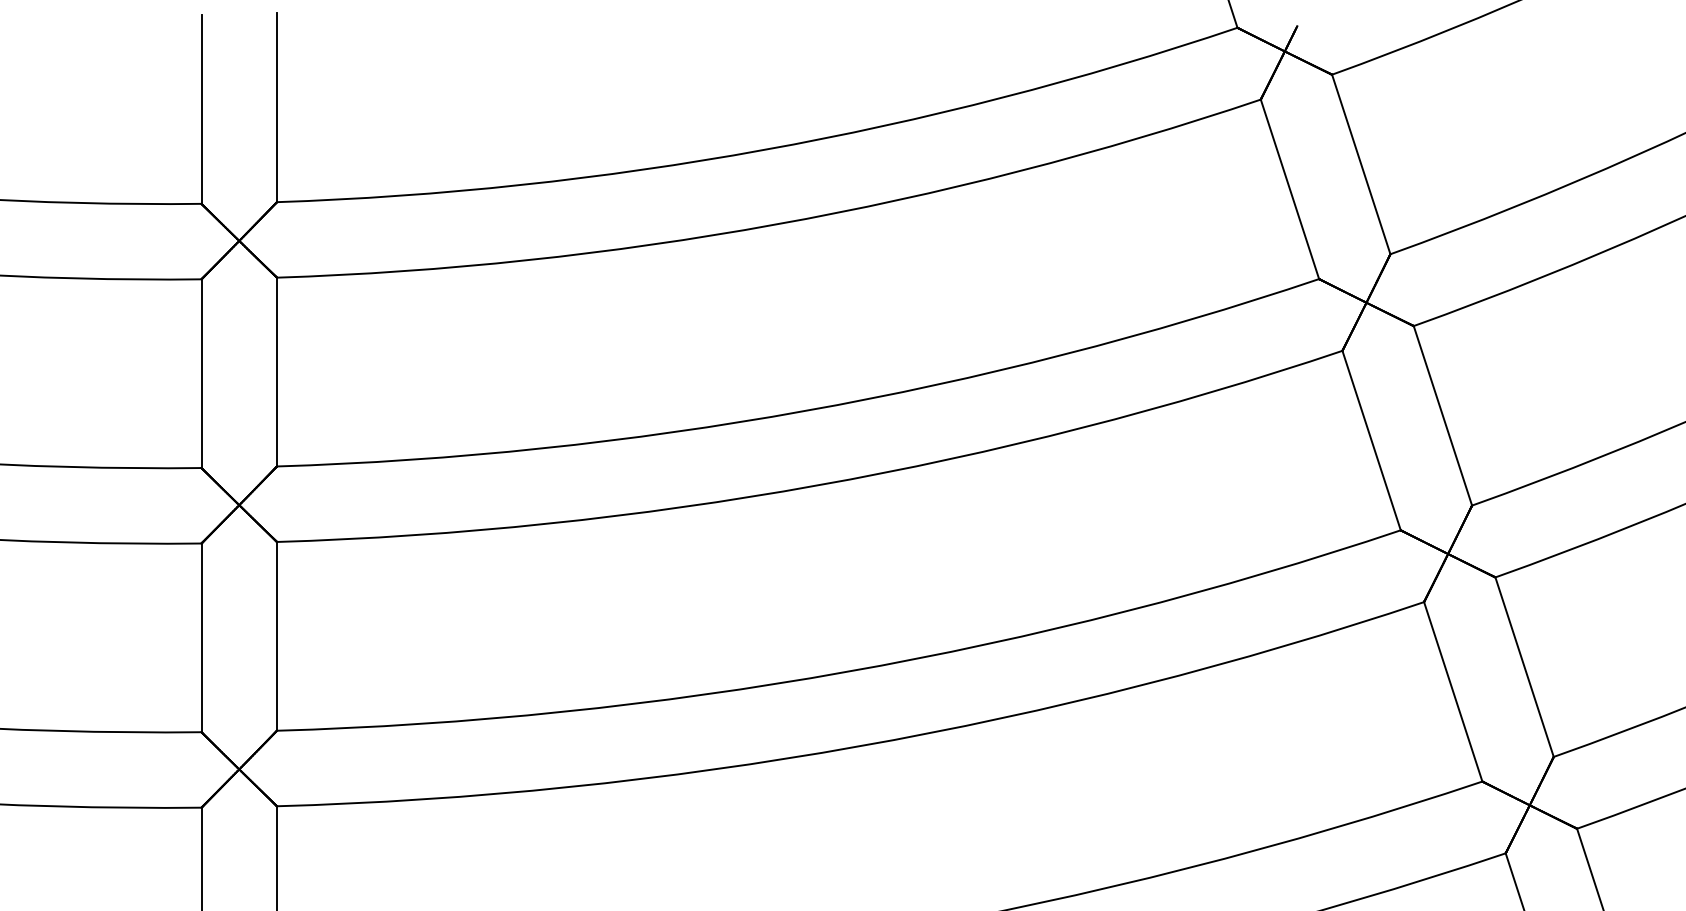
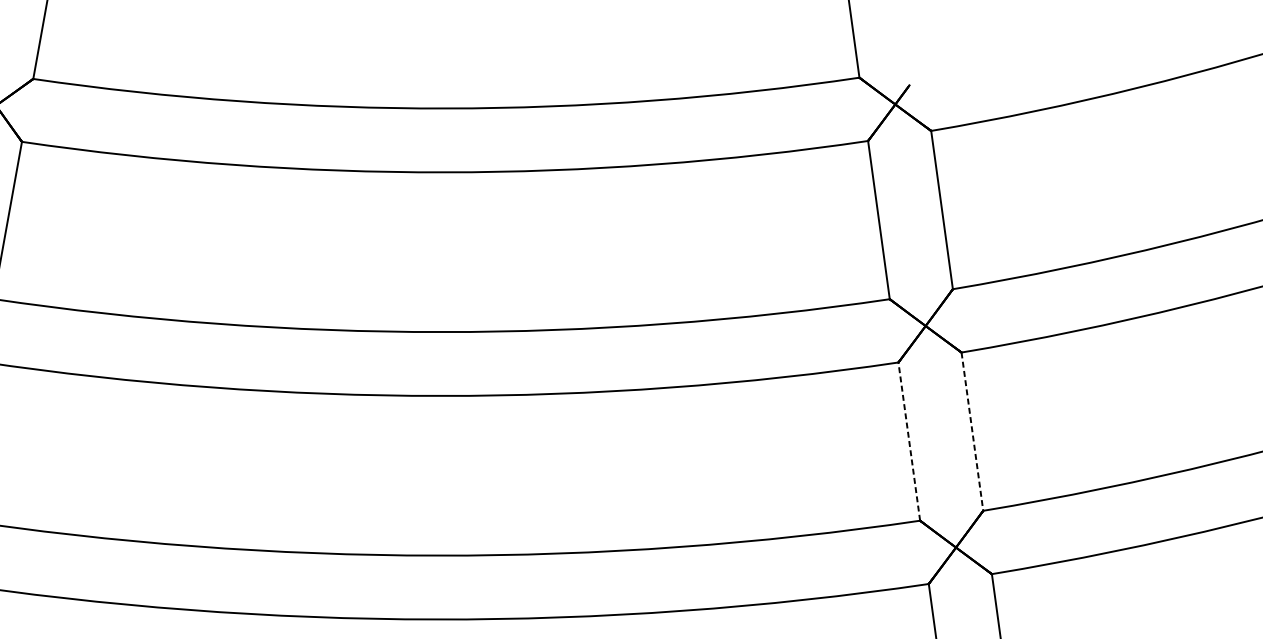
line: (1443, 416) -> (972, 432), solid -> dashed
line: (1371, 440) -> (909, 441), solid -> dashed

